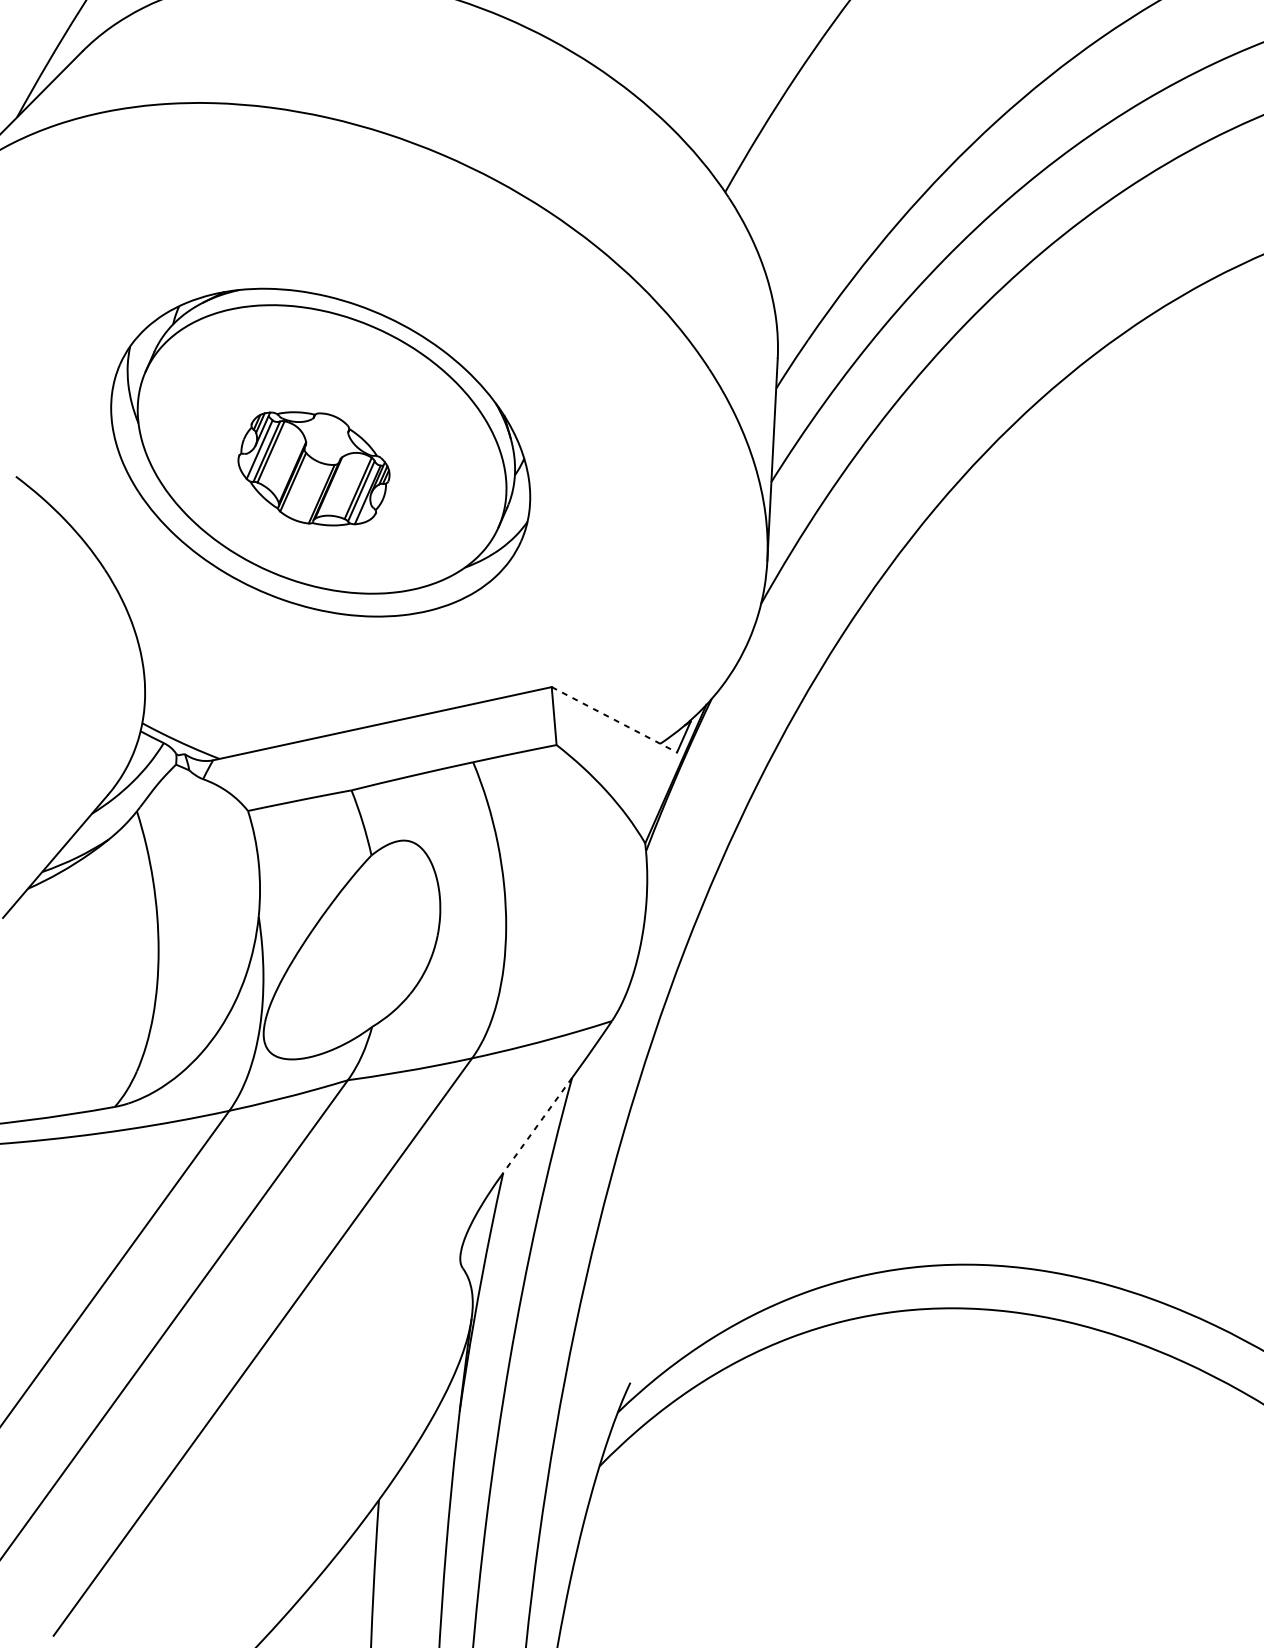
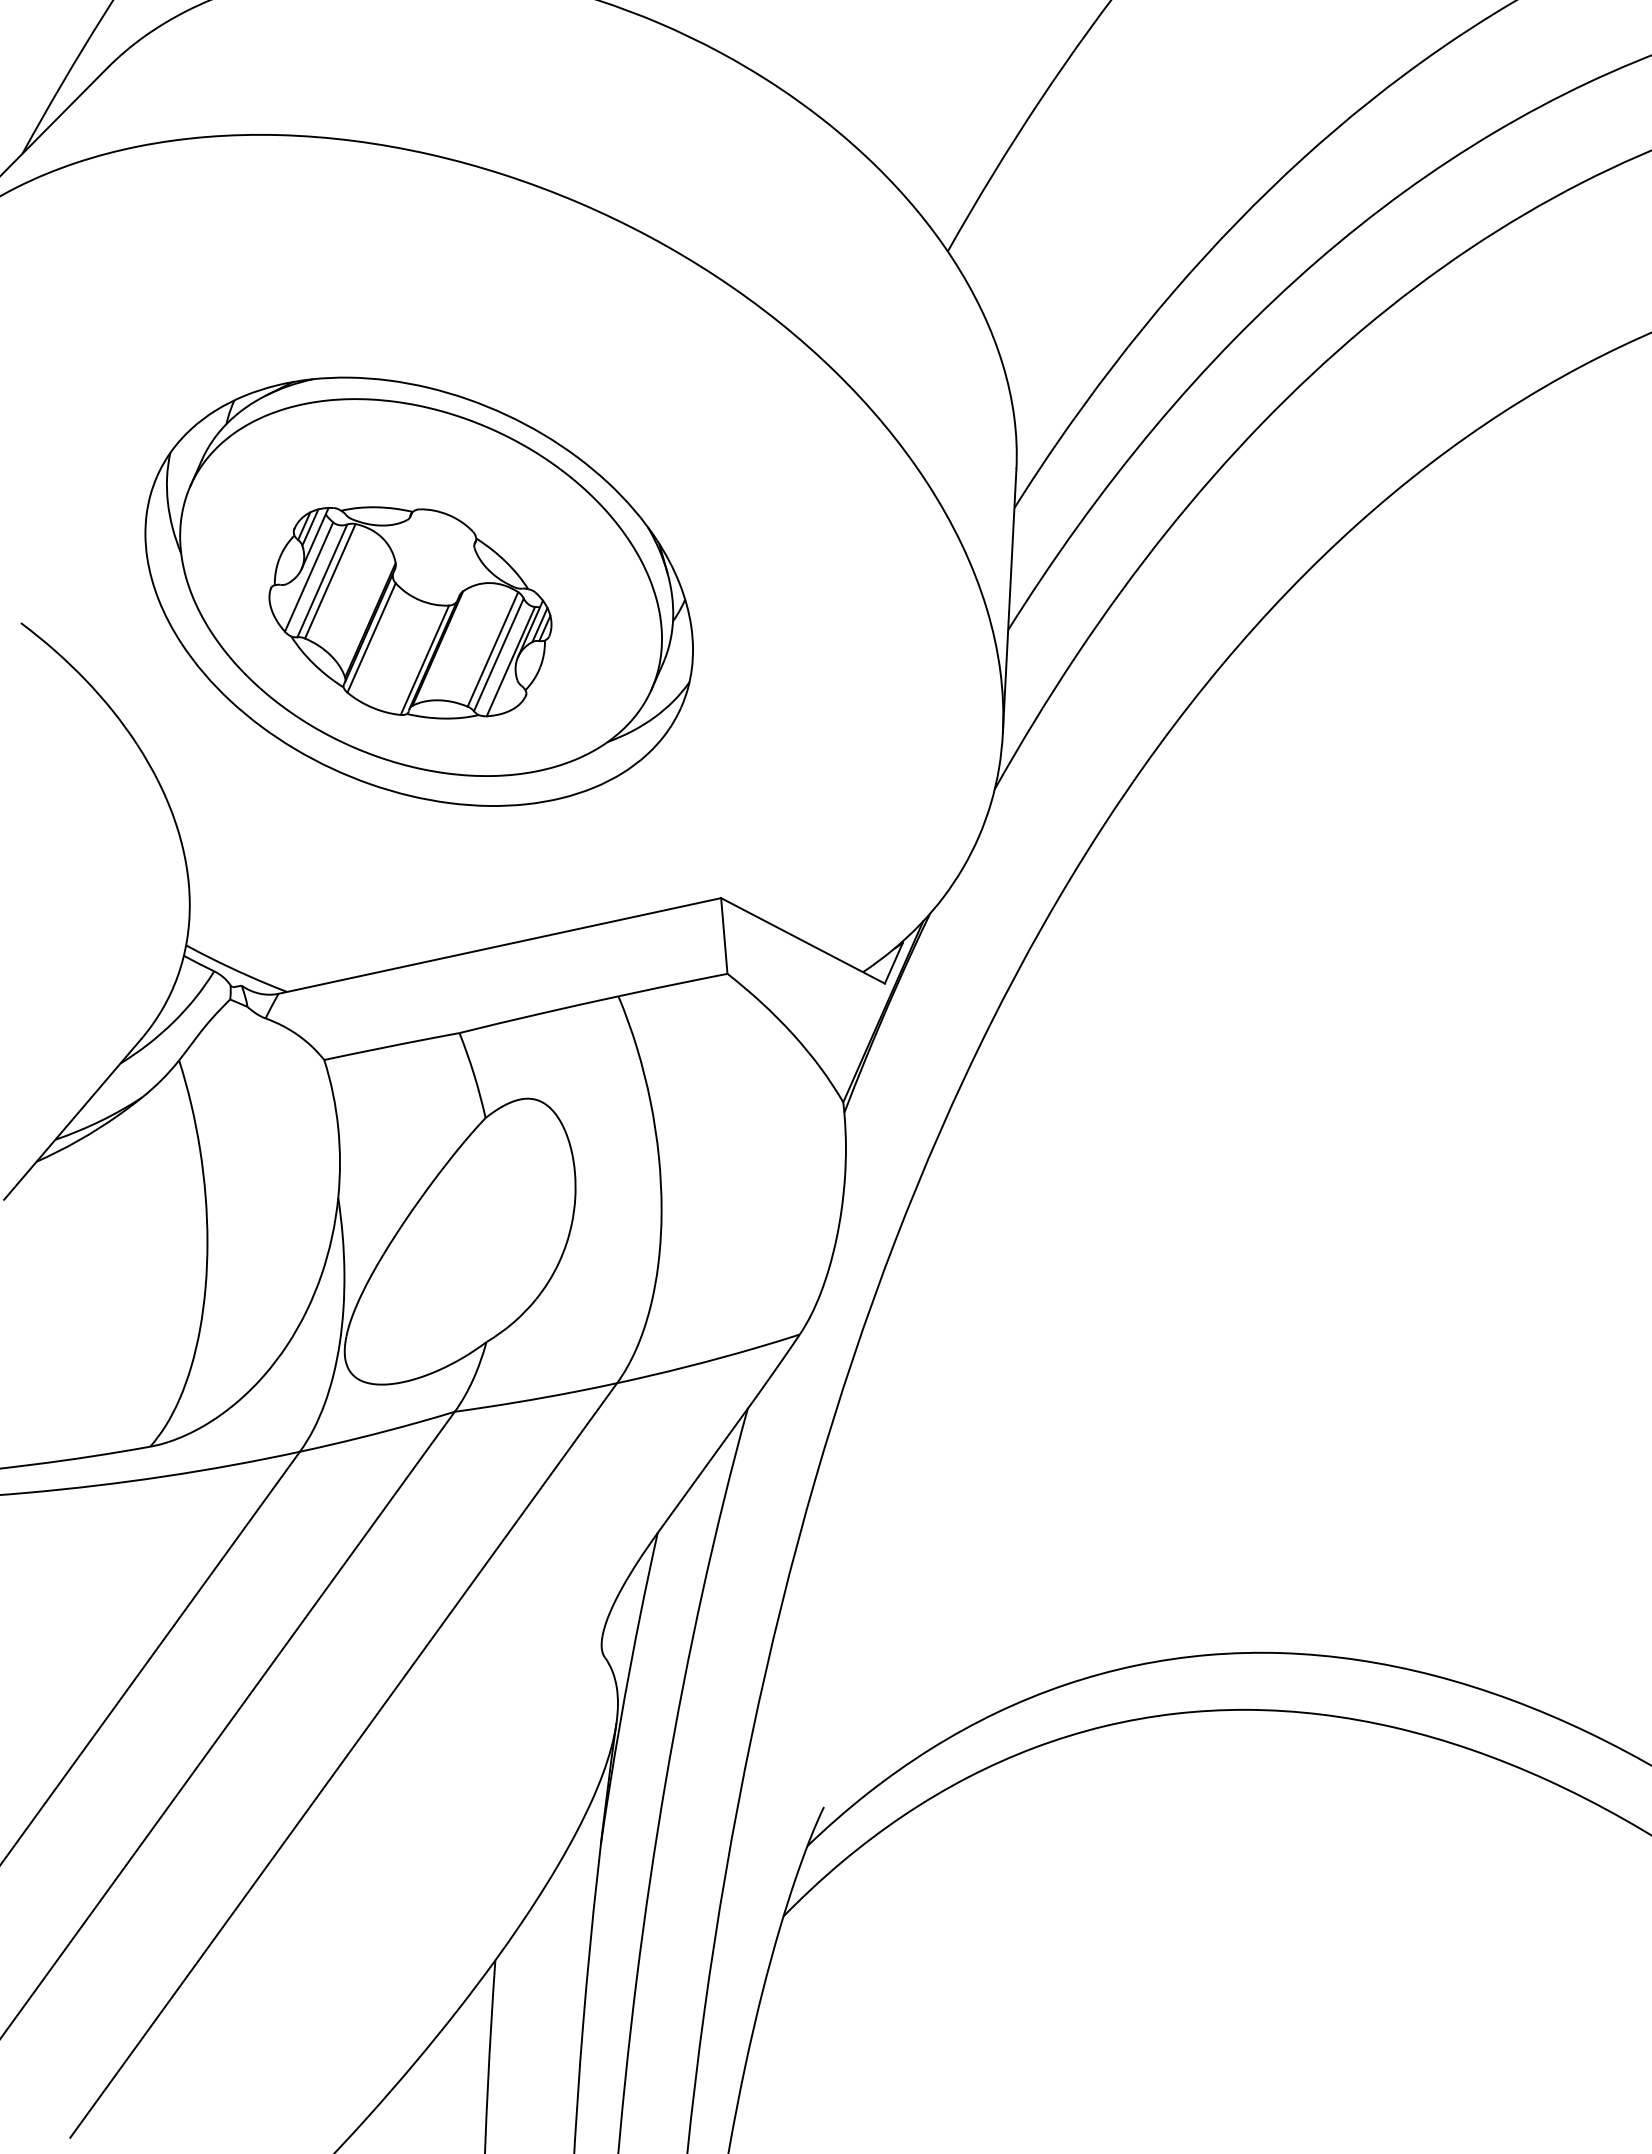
part: (314, 468) -> (410, 612), size x1.43
line: (614, 720) -> (803, 941), dashed -> solid
line: (537, 1125) -> (702, 1470), dashed -> solid

